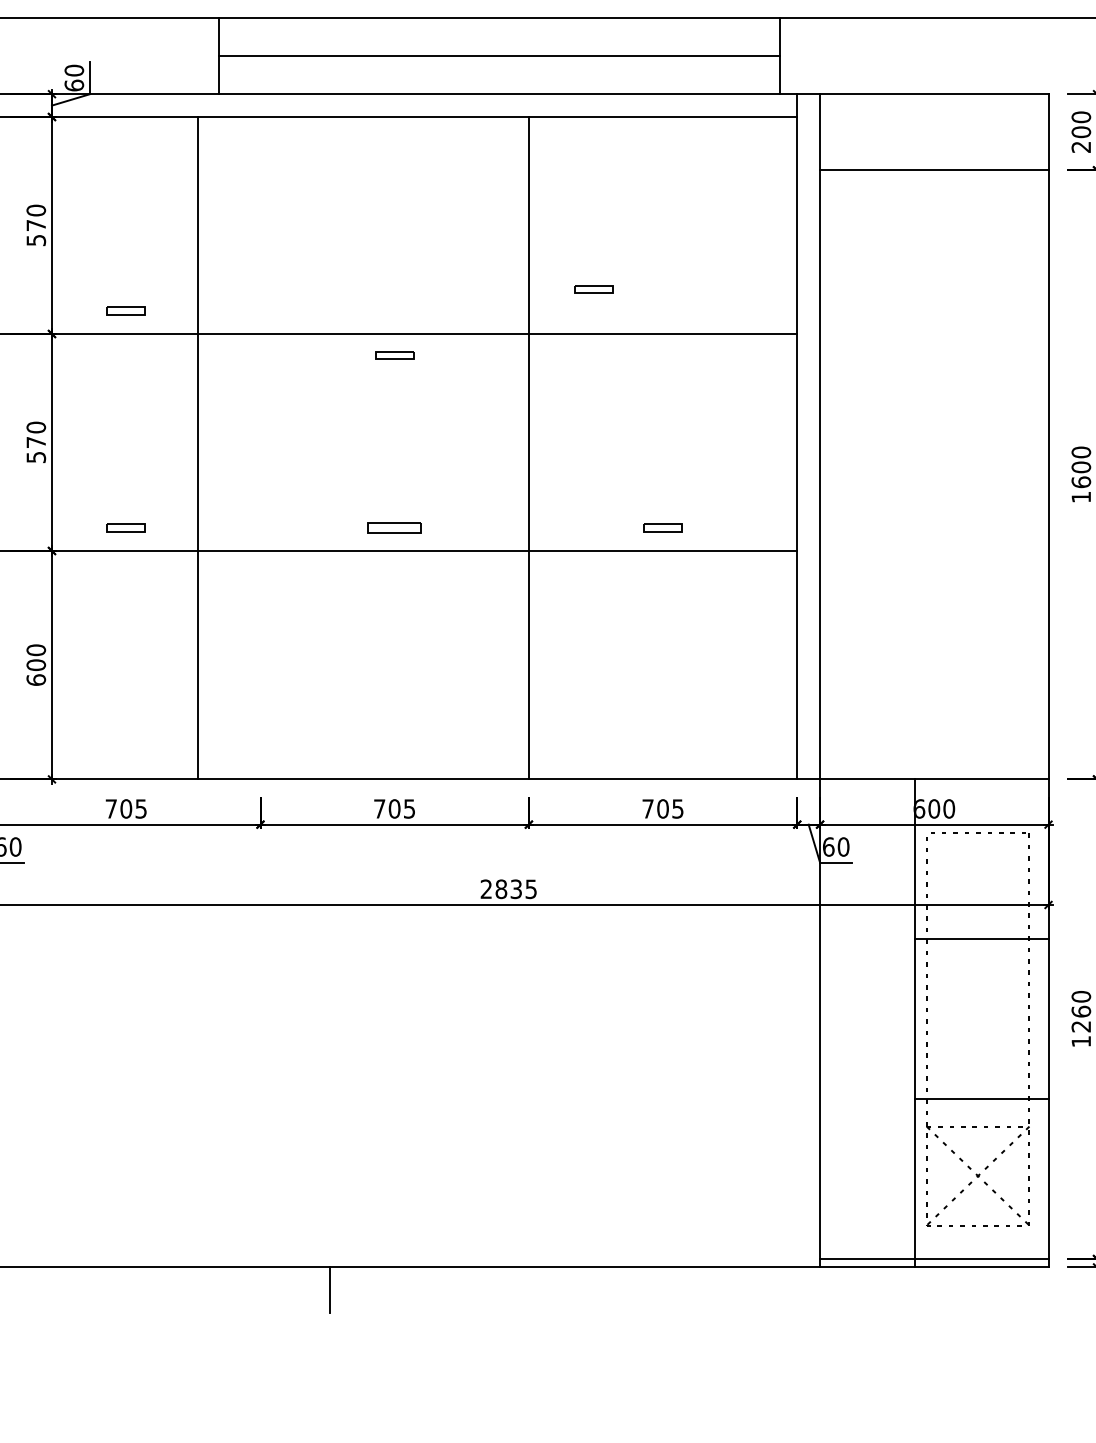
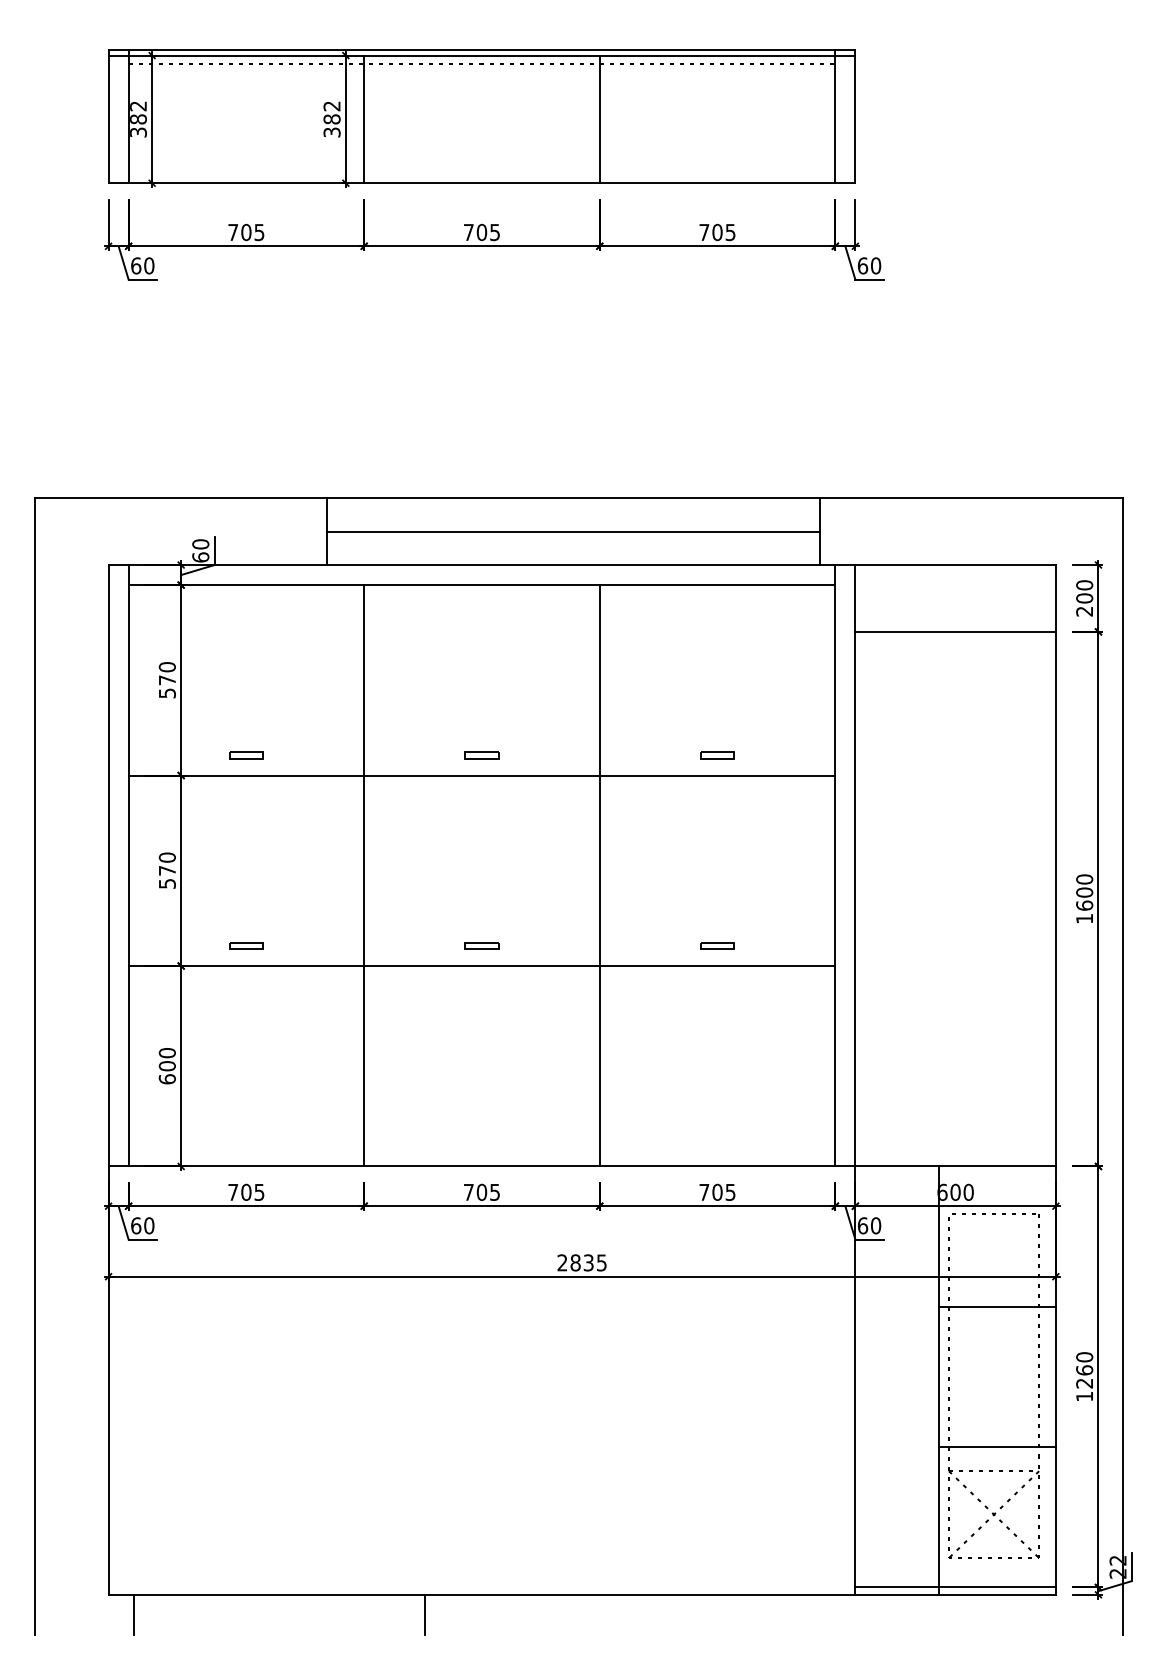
part: (593, 289) -> (717, 755), moved
part: (394, 355) -> (481, 755), moved
line: (198, 447) -> (364, 875), moved
part: (394, 527) -> (481, 945), size x0.71

